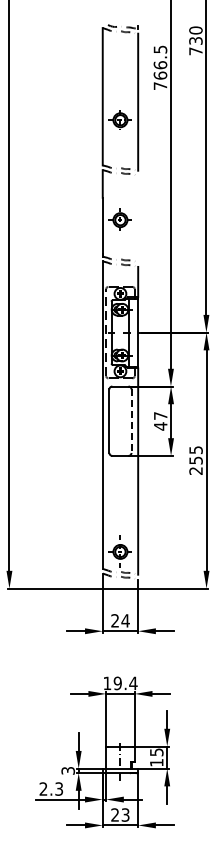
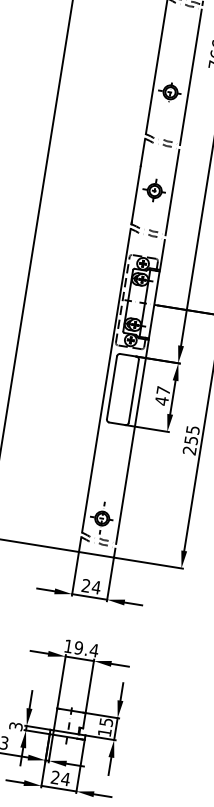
line: (138, 218) -> (172, 192), added
line: (131, 421) -> (133, 391), dashed -> solid
text: (125, 814) -> (65, 778), 23 -> 24

